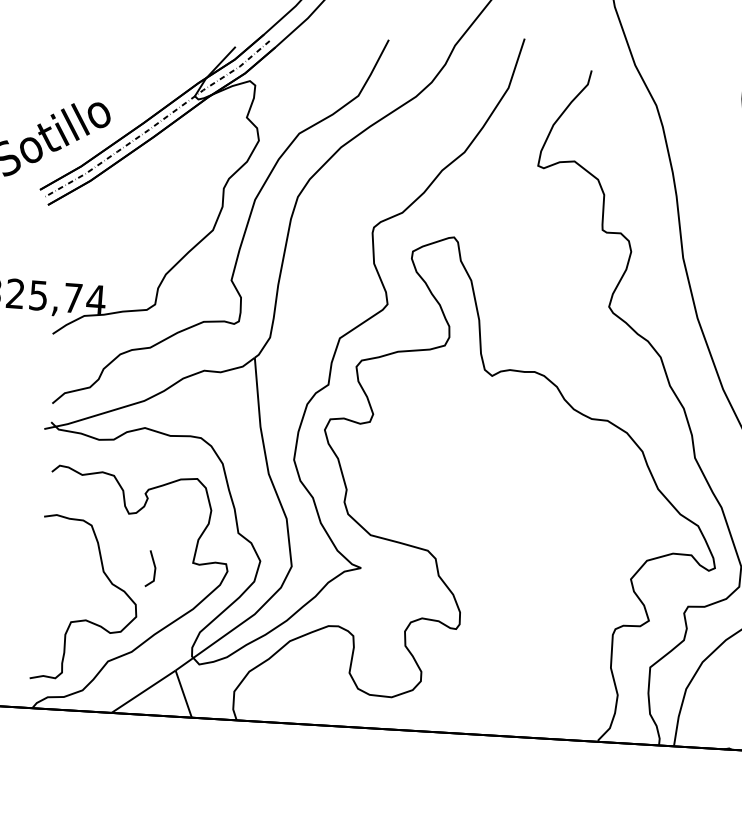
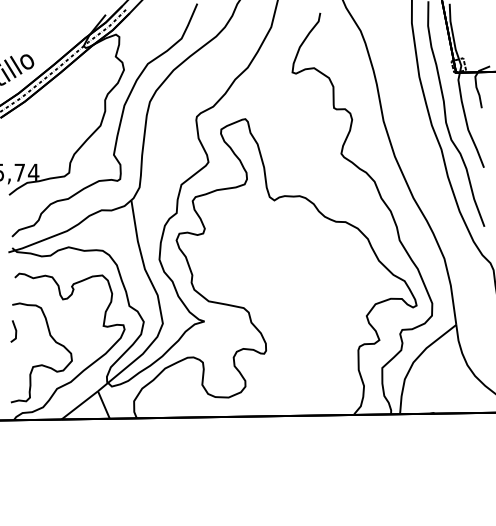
line: (154, 569) -> (15, 331), moved

